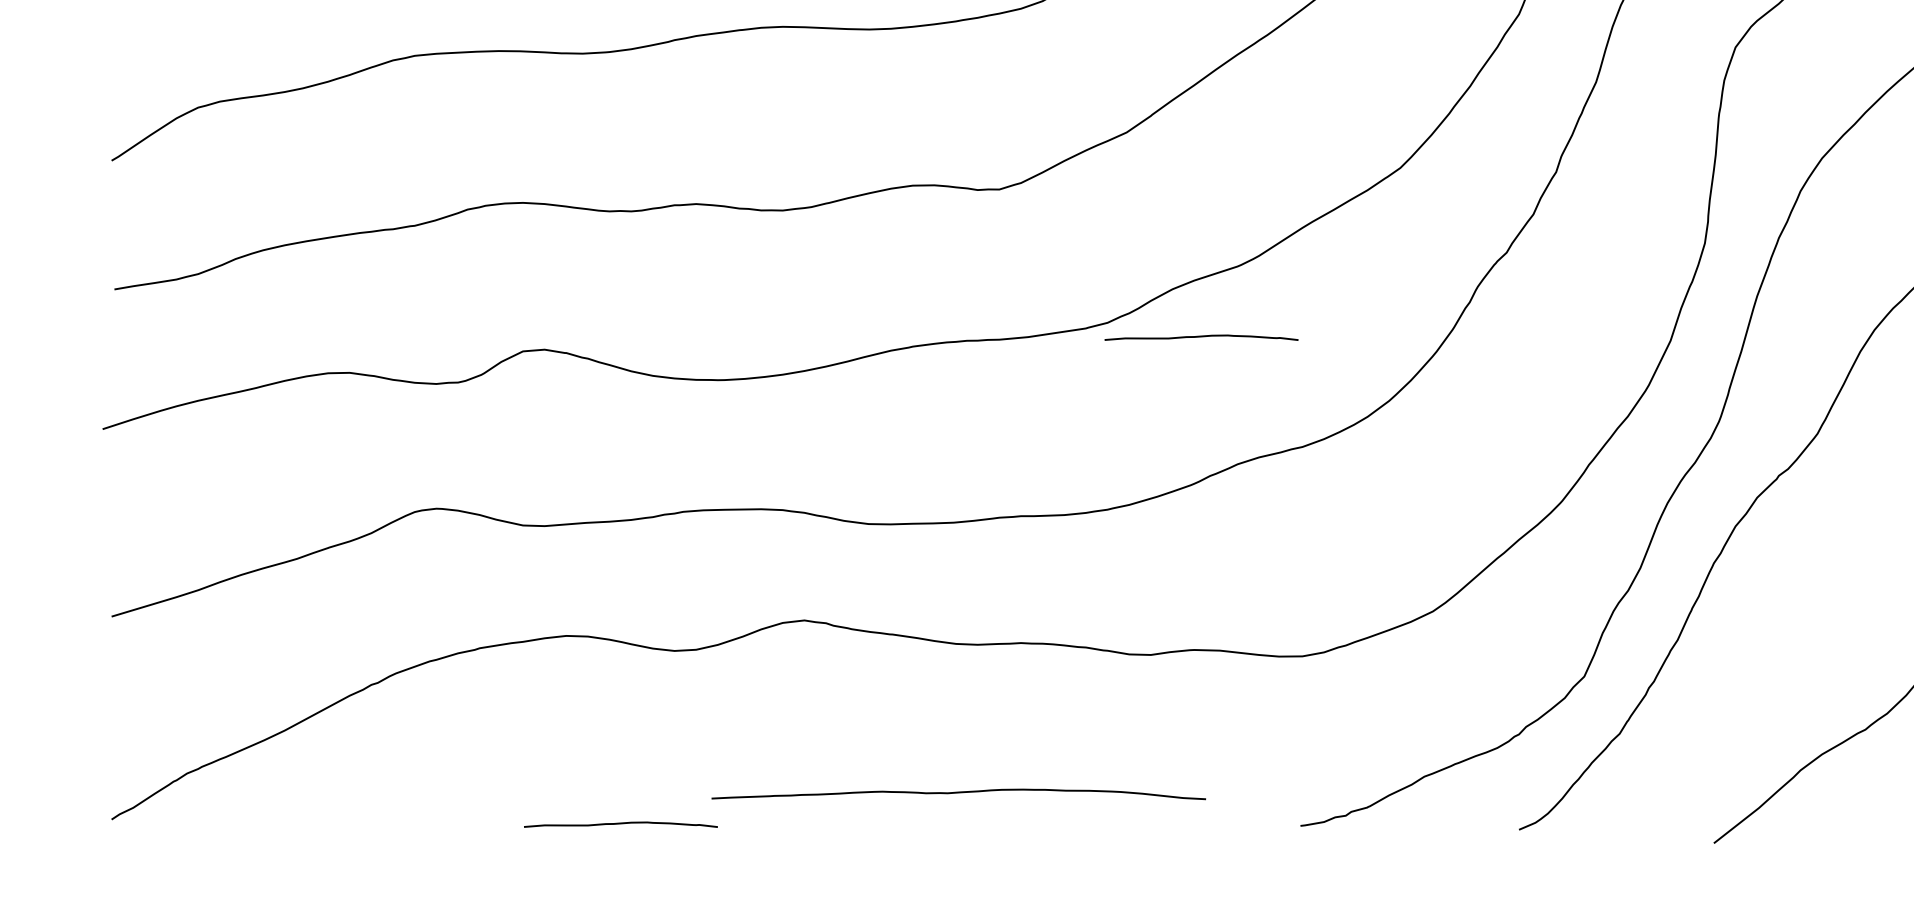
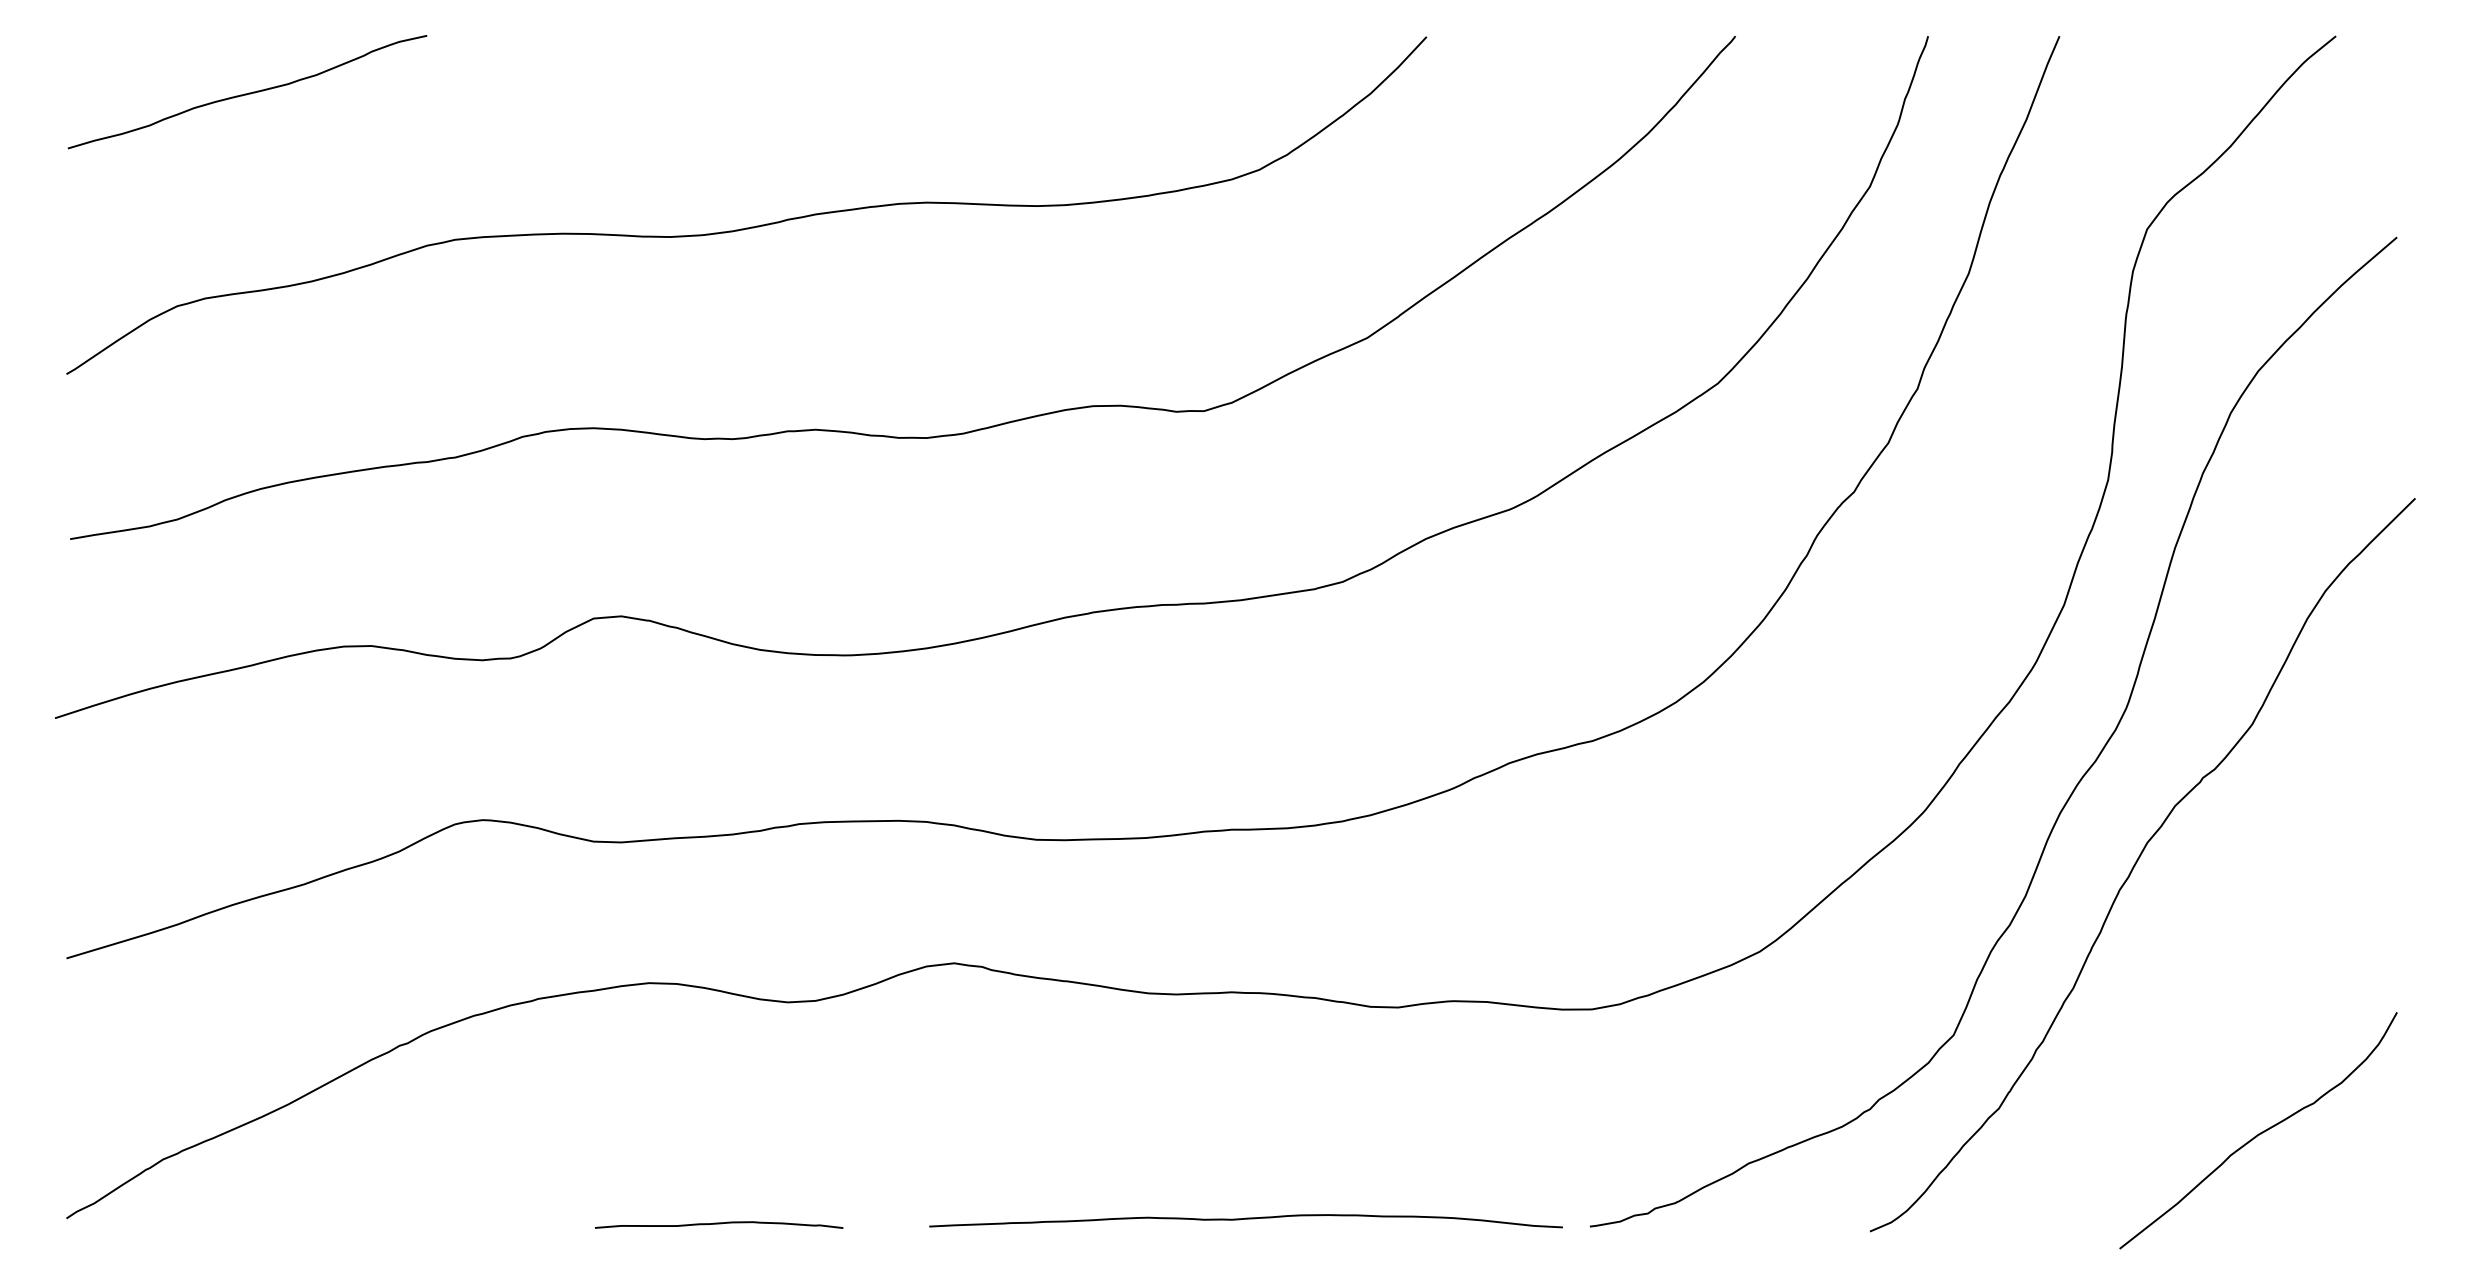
curve: (1201, 337) -> (1463, 600), removed
curve: (958, 793) -> (1245, 1219), moved

